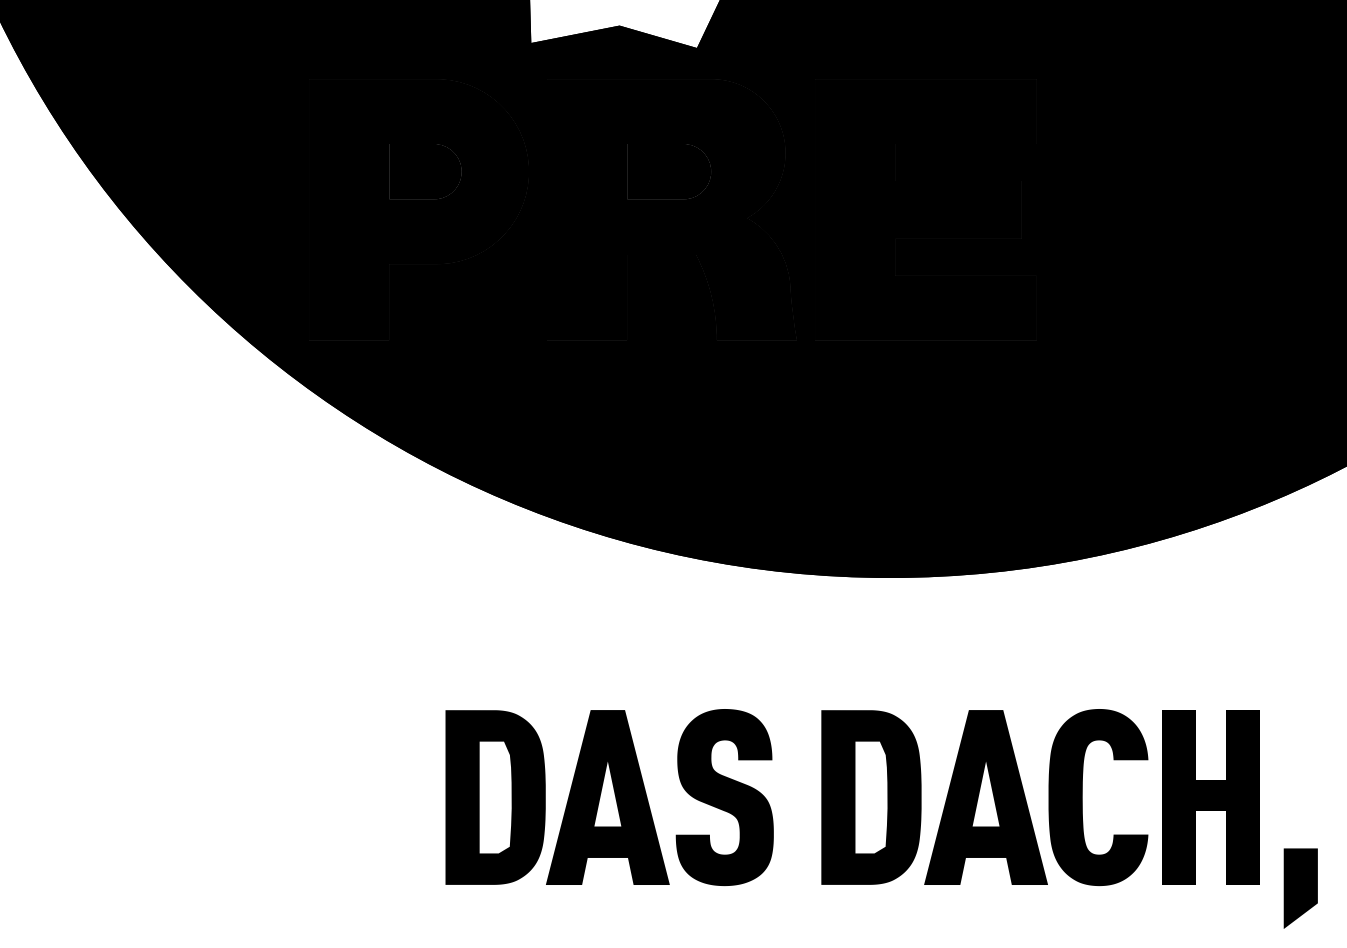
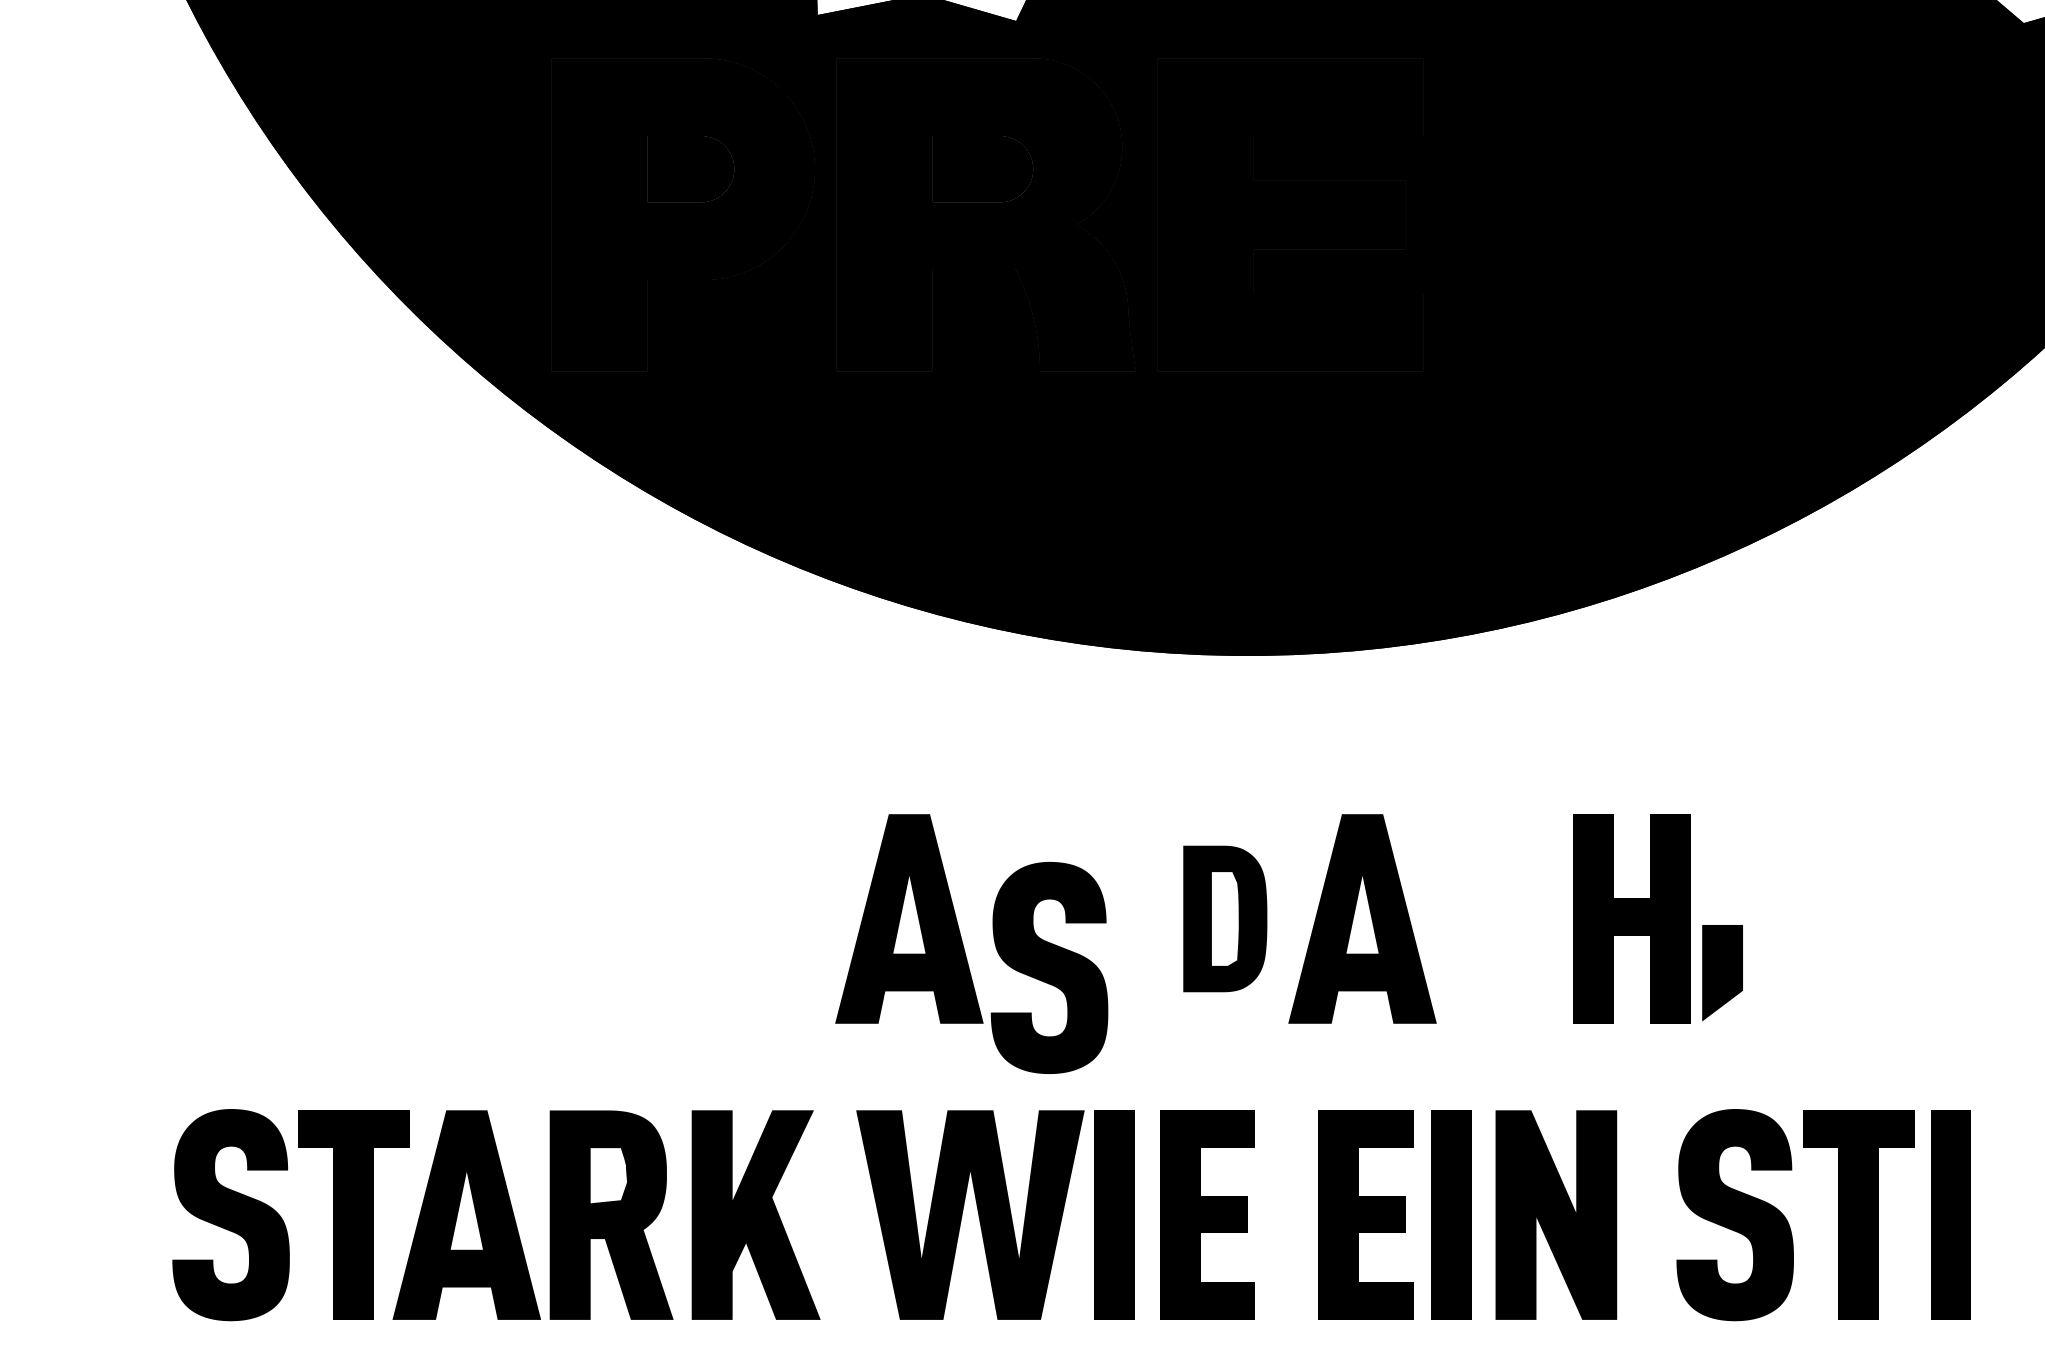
part: (495, 797) -> (774, 918), removed
part: (724, 797) -> (1049, 967), moved
part: (871, 797) -> (1225, 918), size x0.7
fill: (1098, 797) -> (1497, 918), removed
part: (1300, 888) -> (1722, 973), moved

